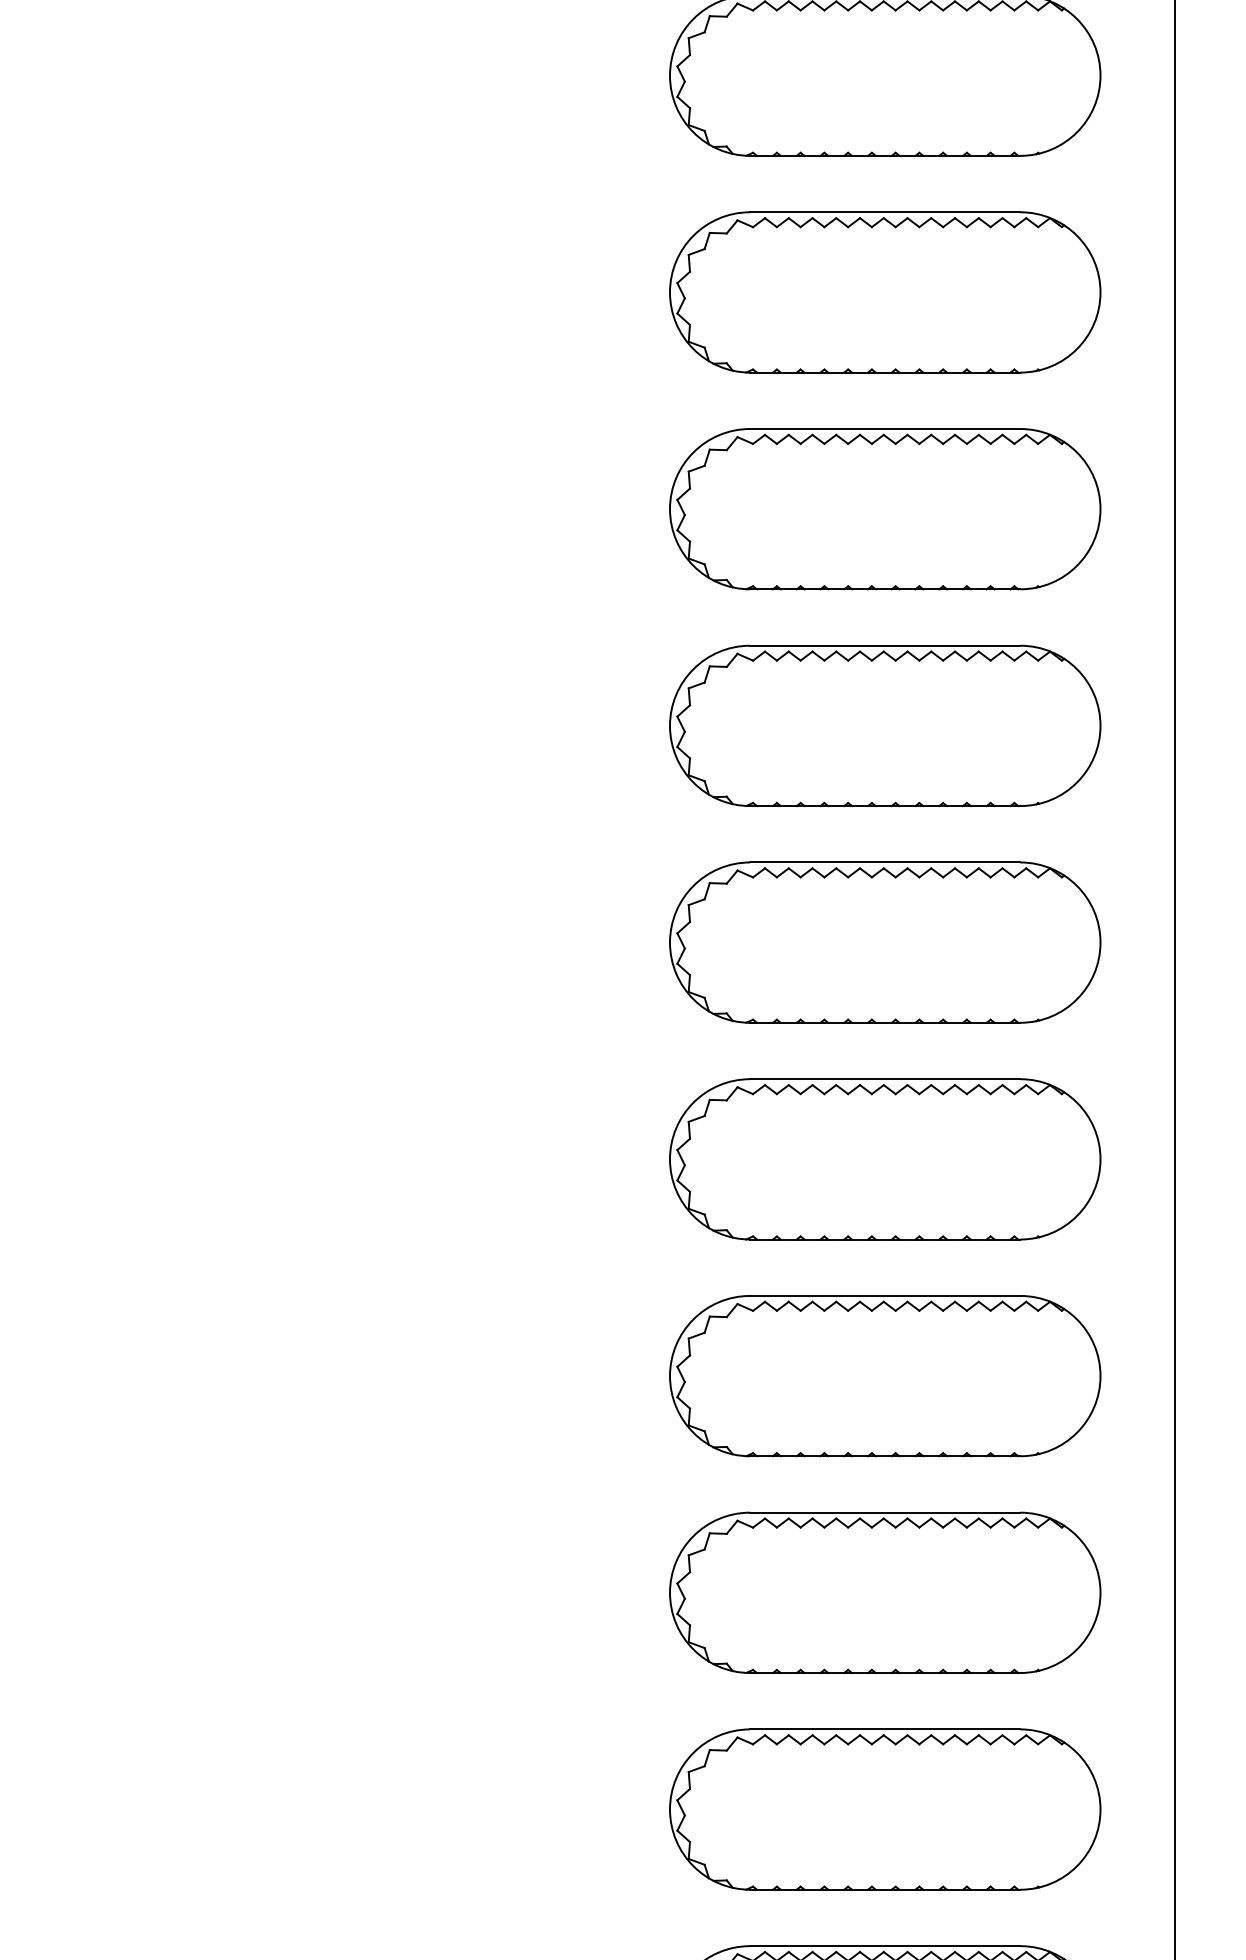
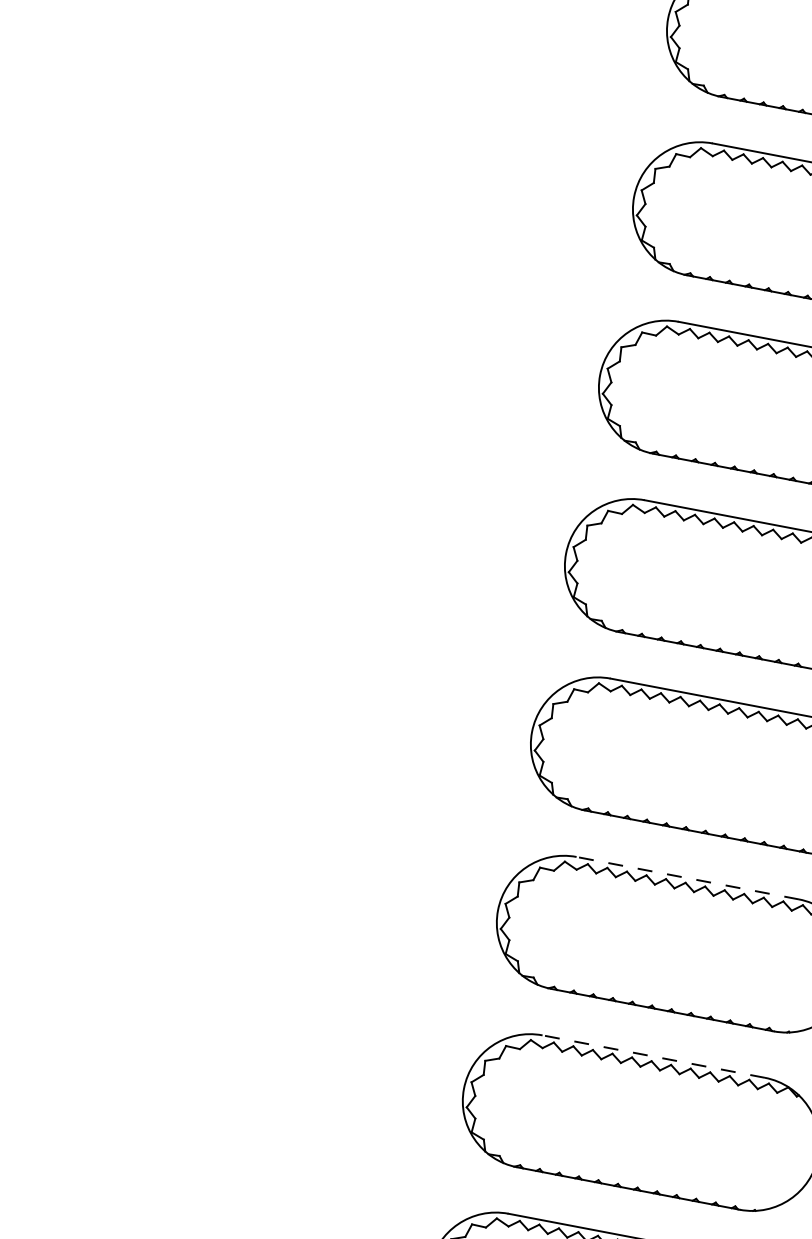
line: (884, 1079) -> (687, 878), solid -> dashed
line: (884, 1295) -> (653, 1056), solid -> dashed

